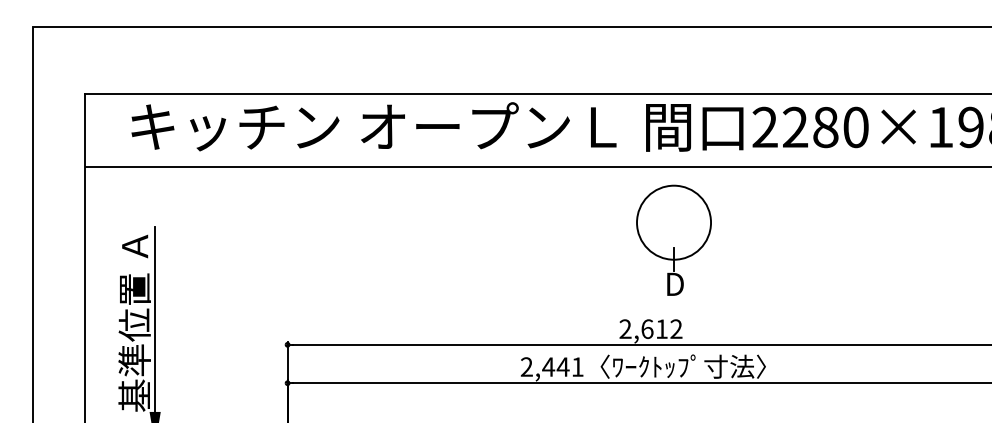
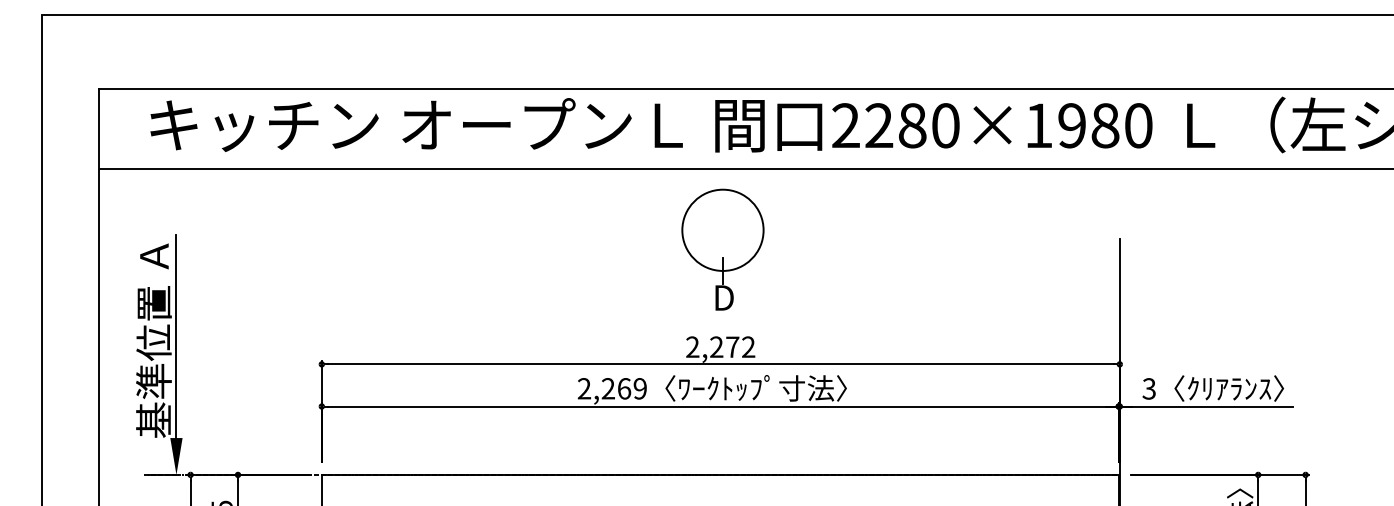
part: (673, 240) -> (722, 249), moved
text: (654, 329) -> (724, 347), 2,612 -> 2,272
text: (562, 366) -> (623, 388), 2,441 -> 2,269

